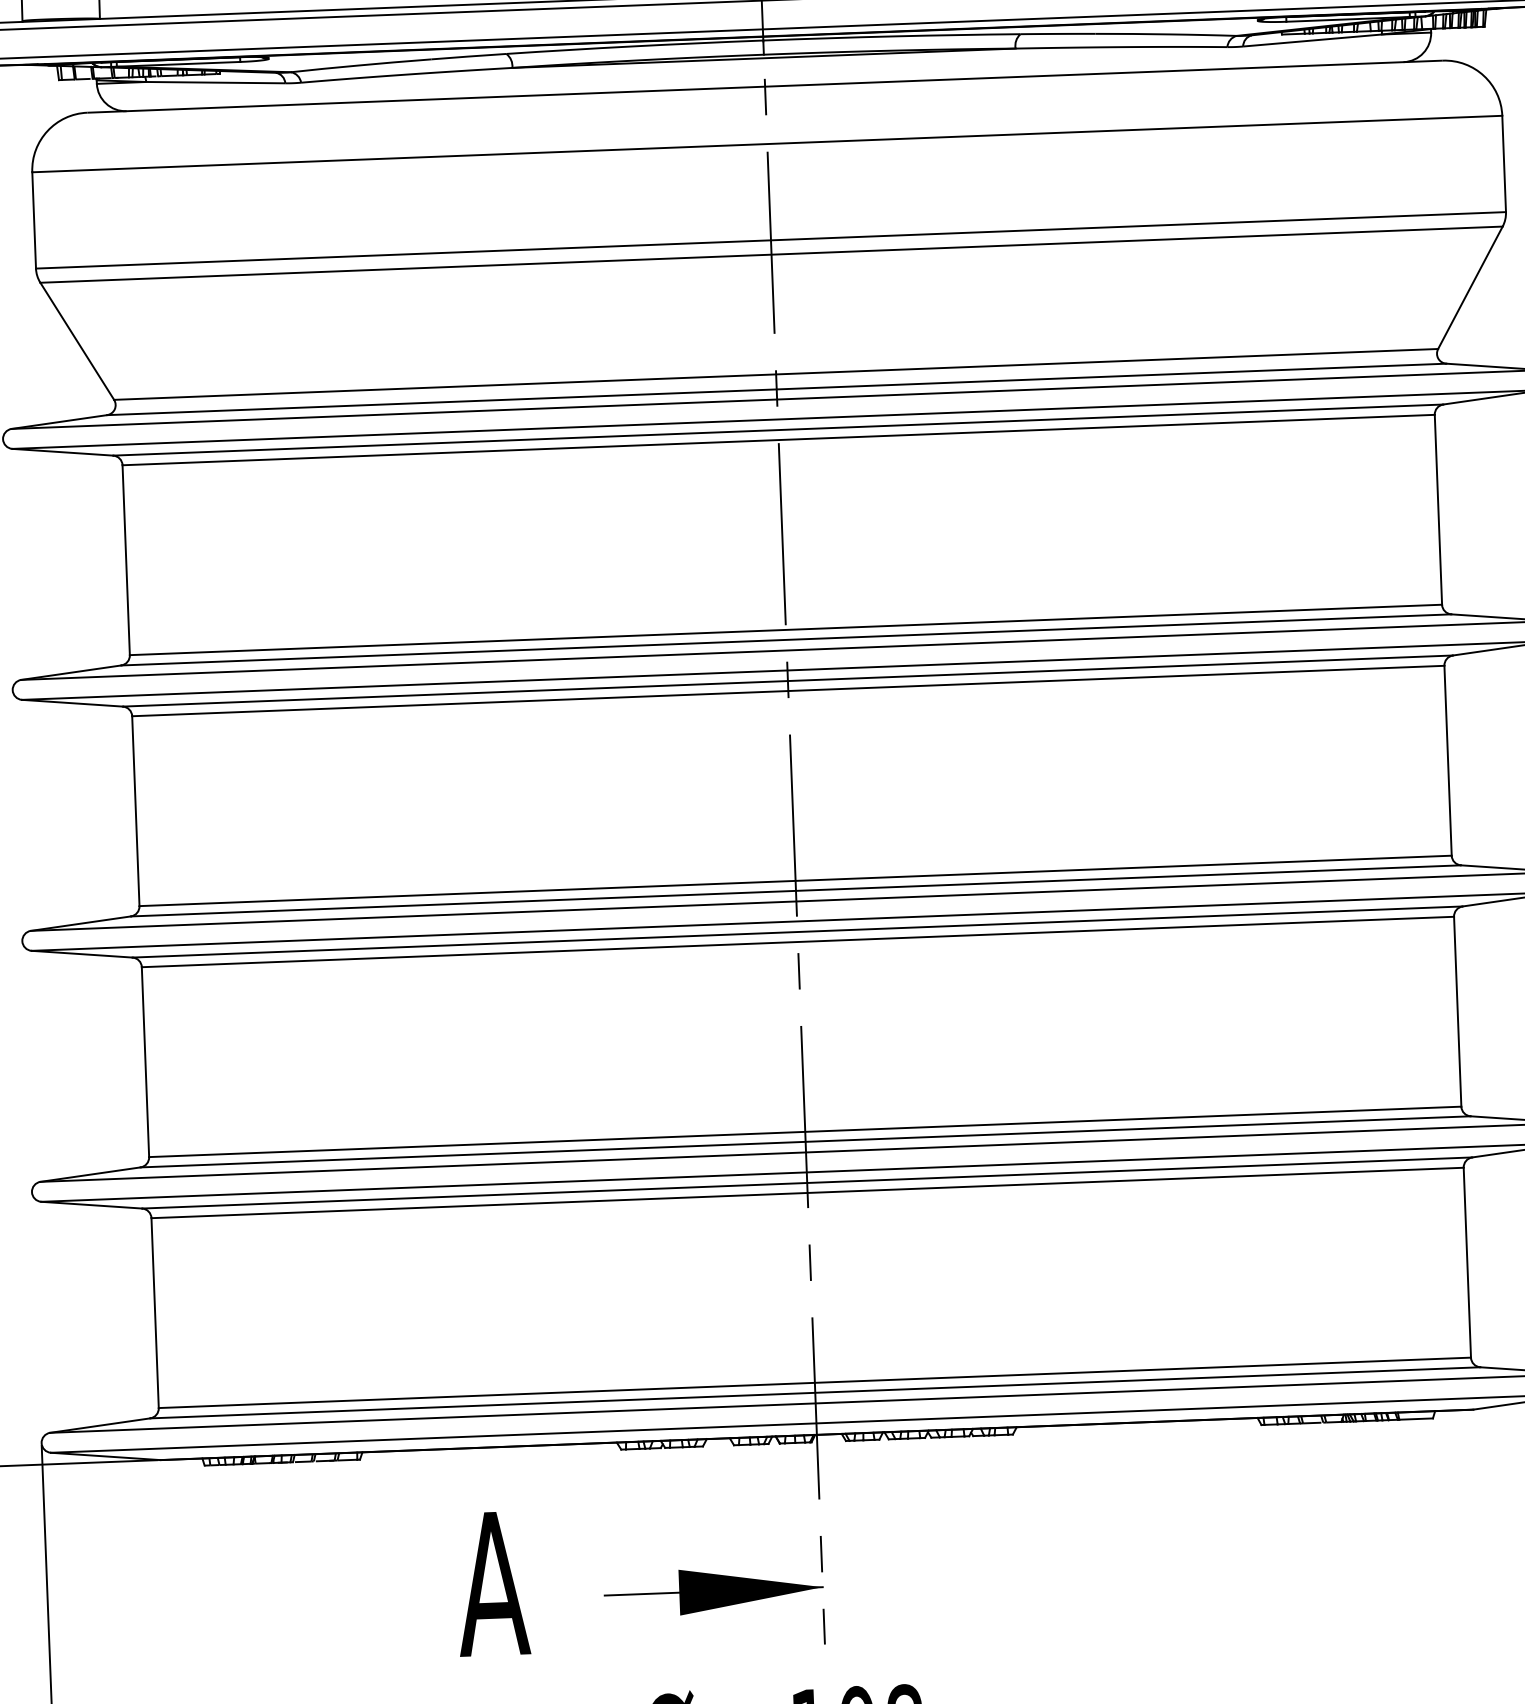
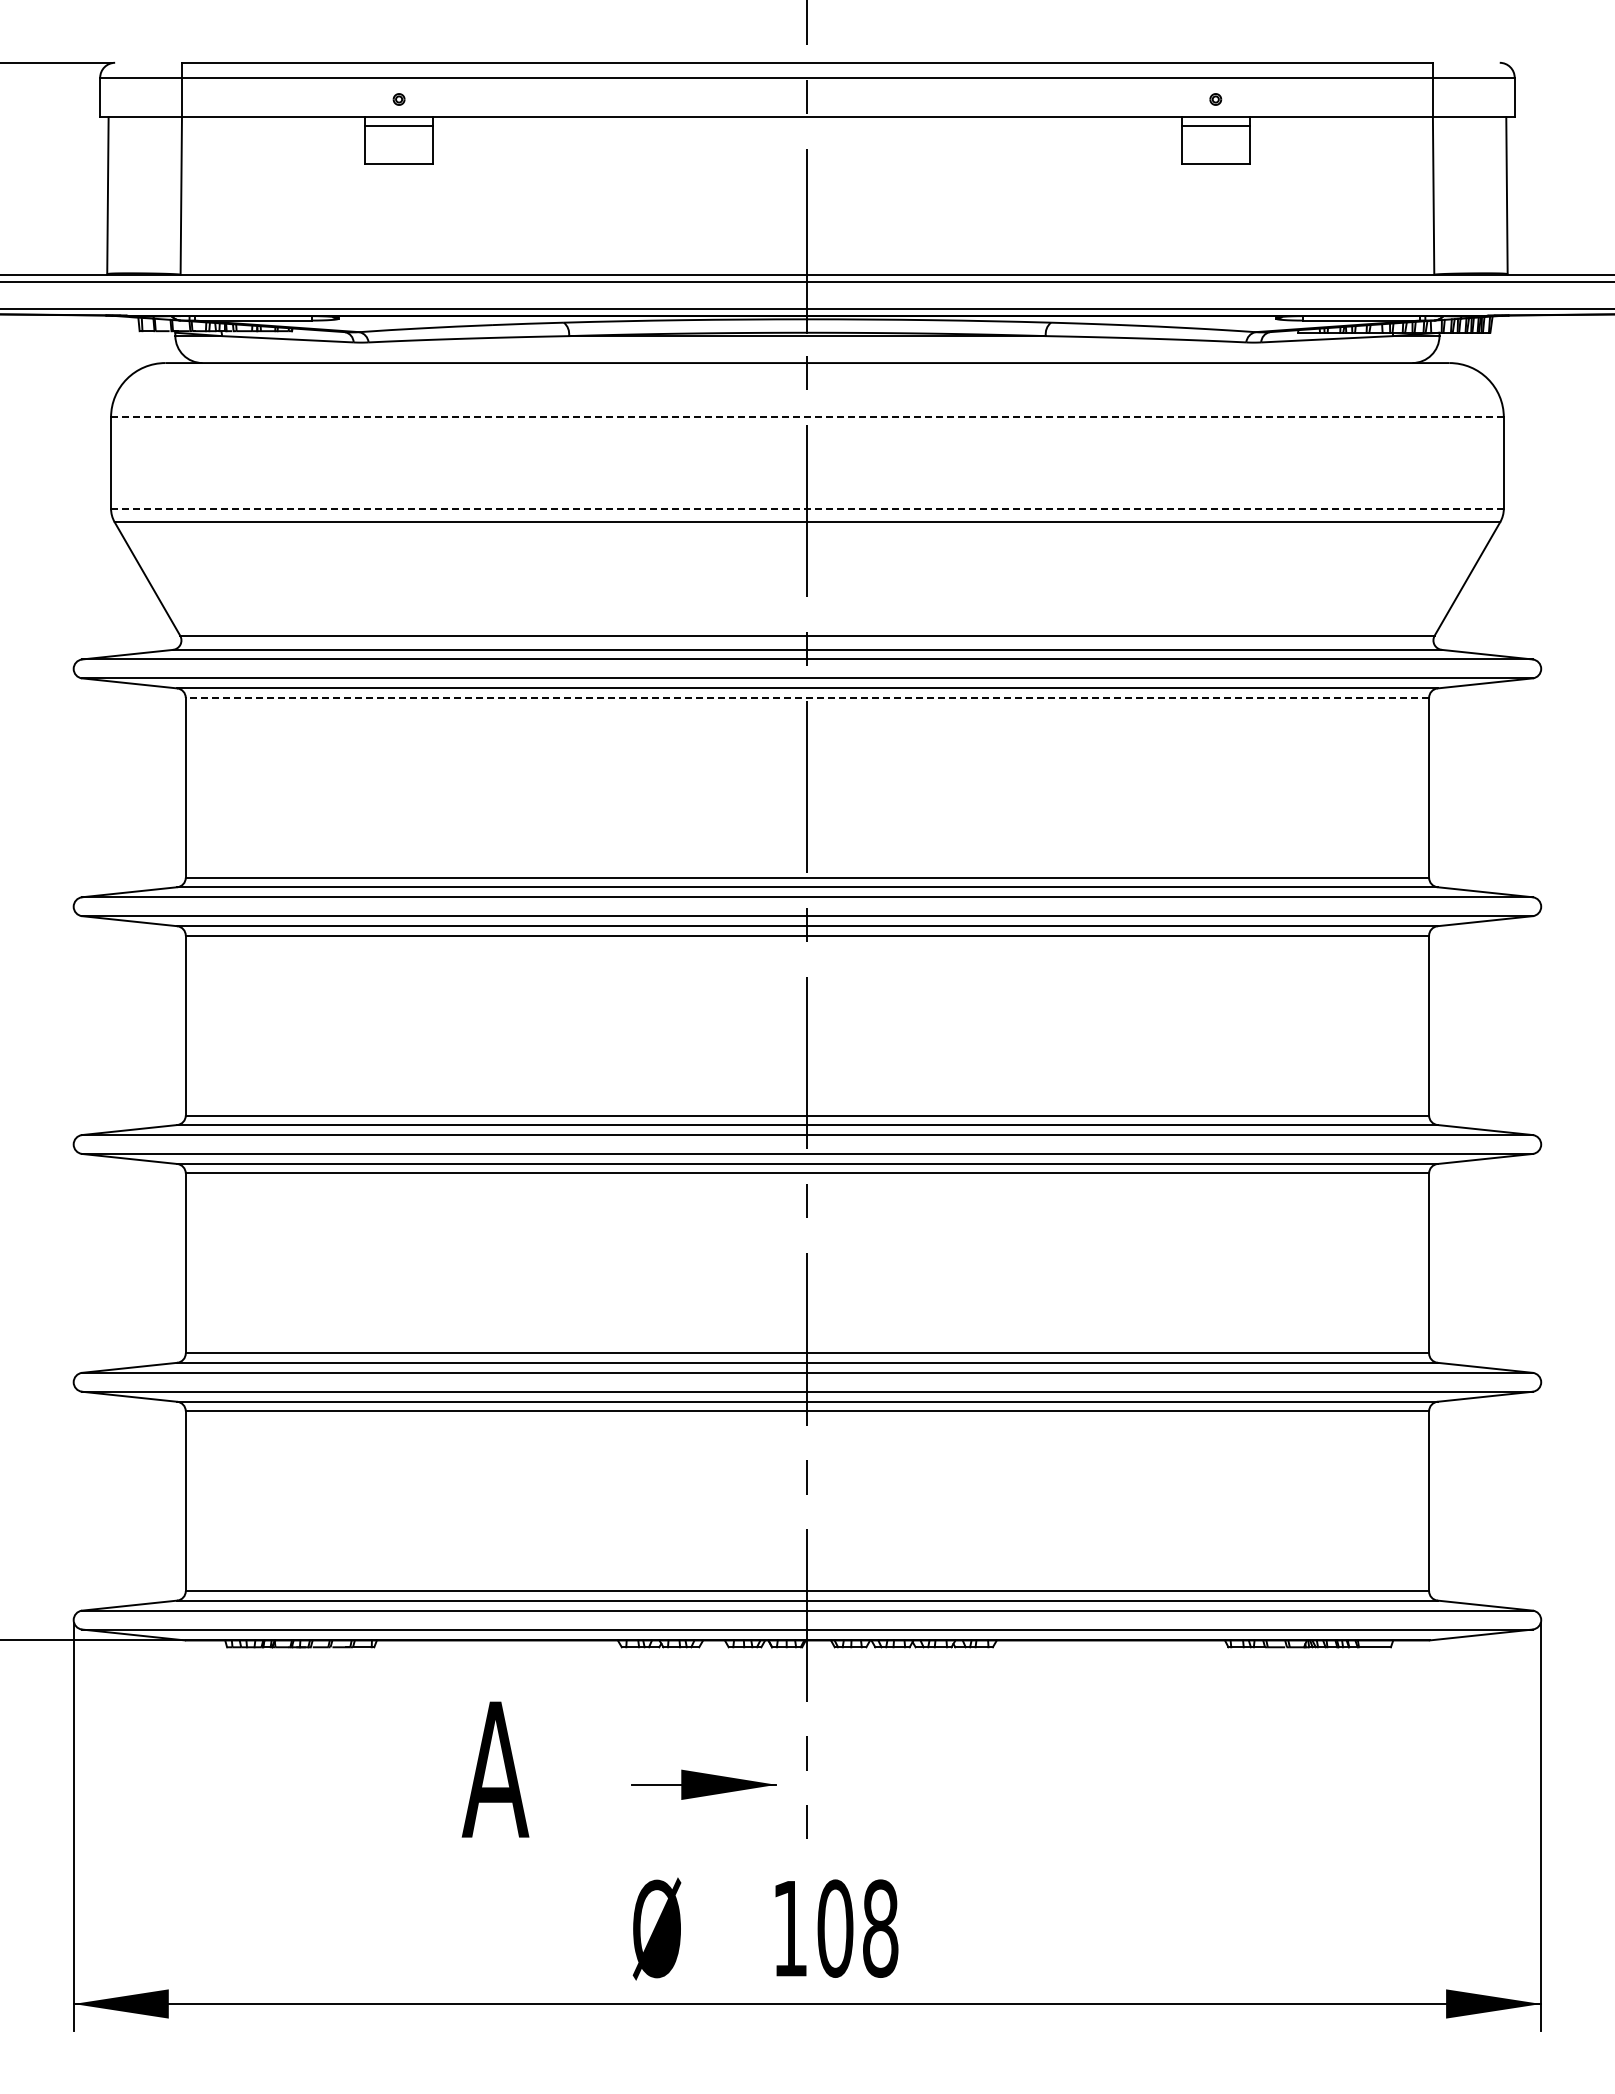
line: (767, 144) -> (807, 417), solid -> dashed
line: (771, 240) -> (807, 508), solid -> dashed
line: (778, 439) -> (807, 697), solid -> dashed
part: (713, 1591) -> (703, 1784), size x0.7

